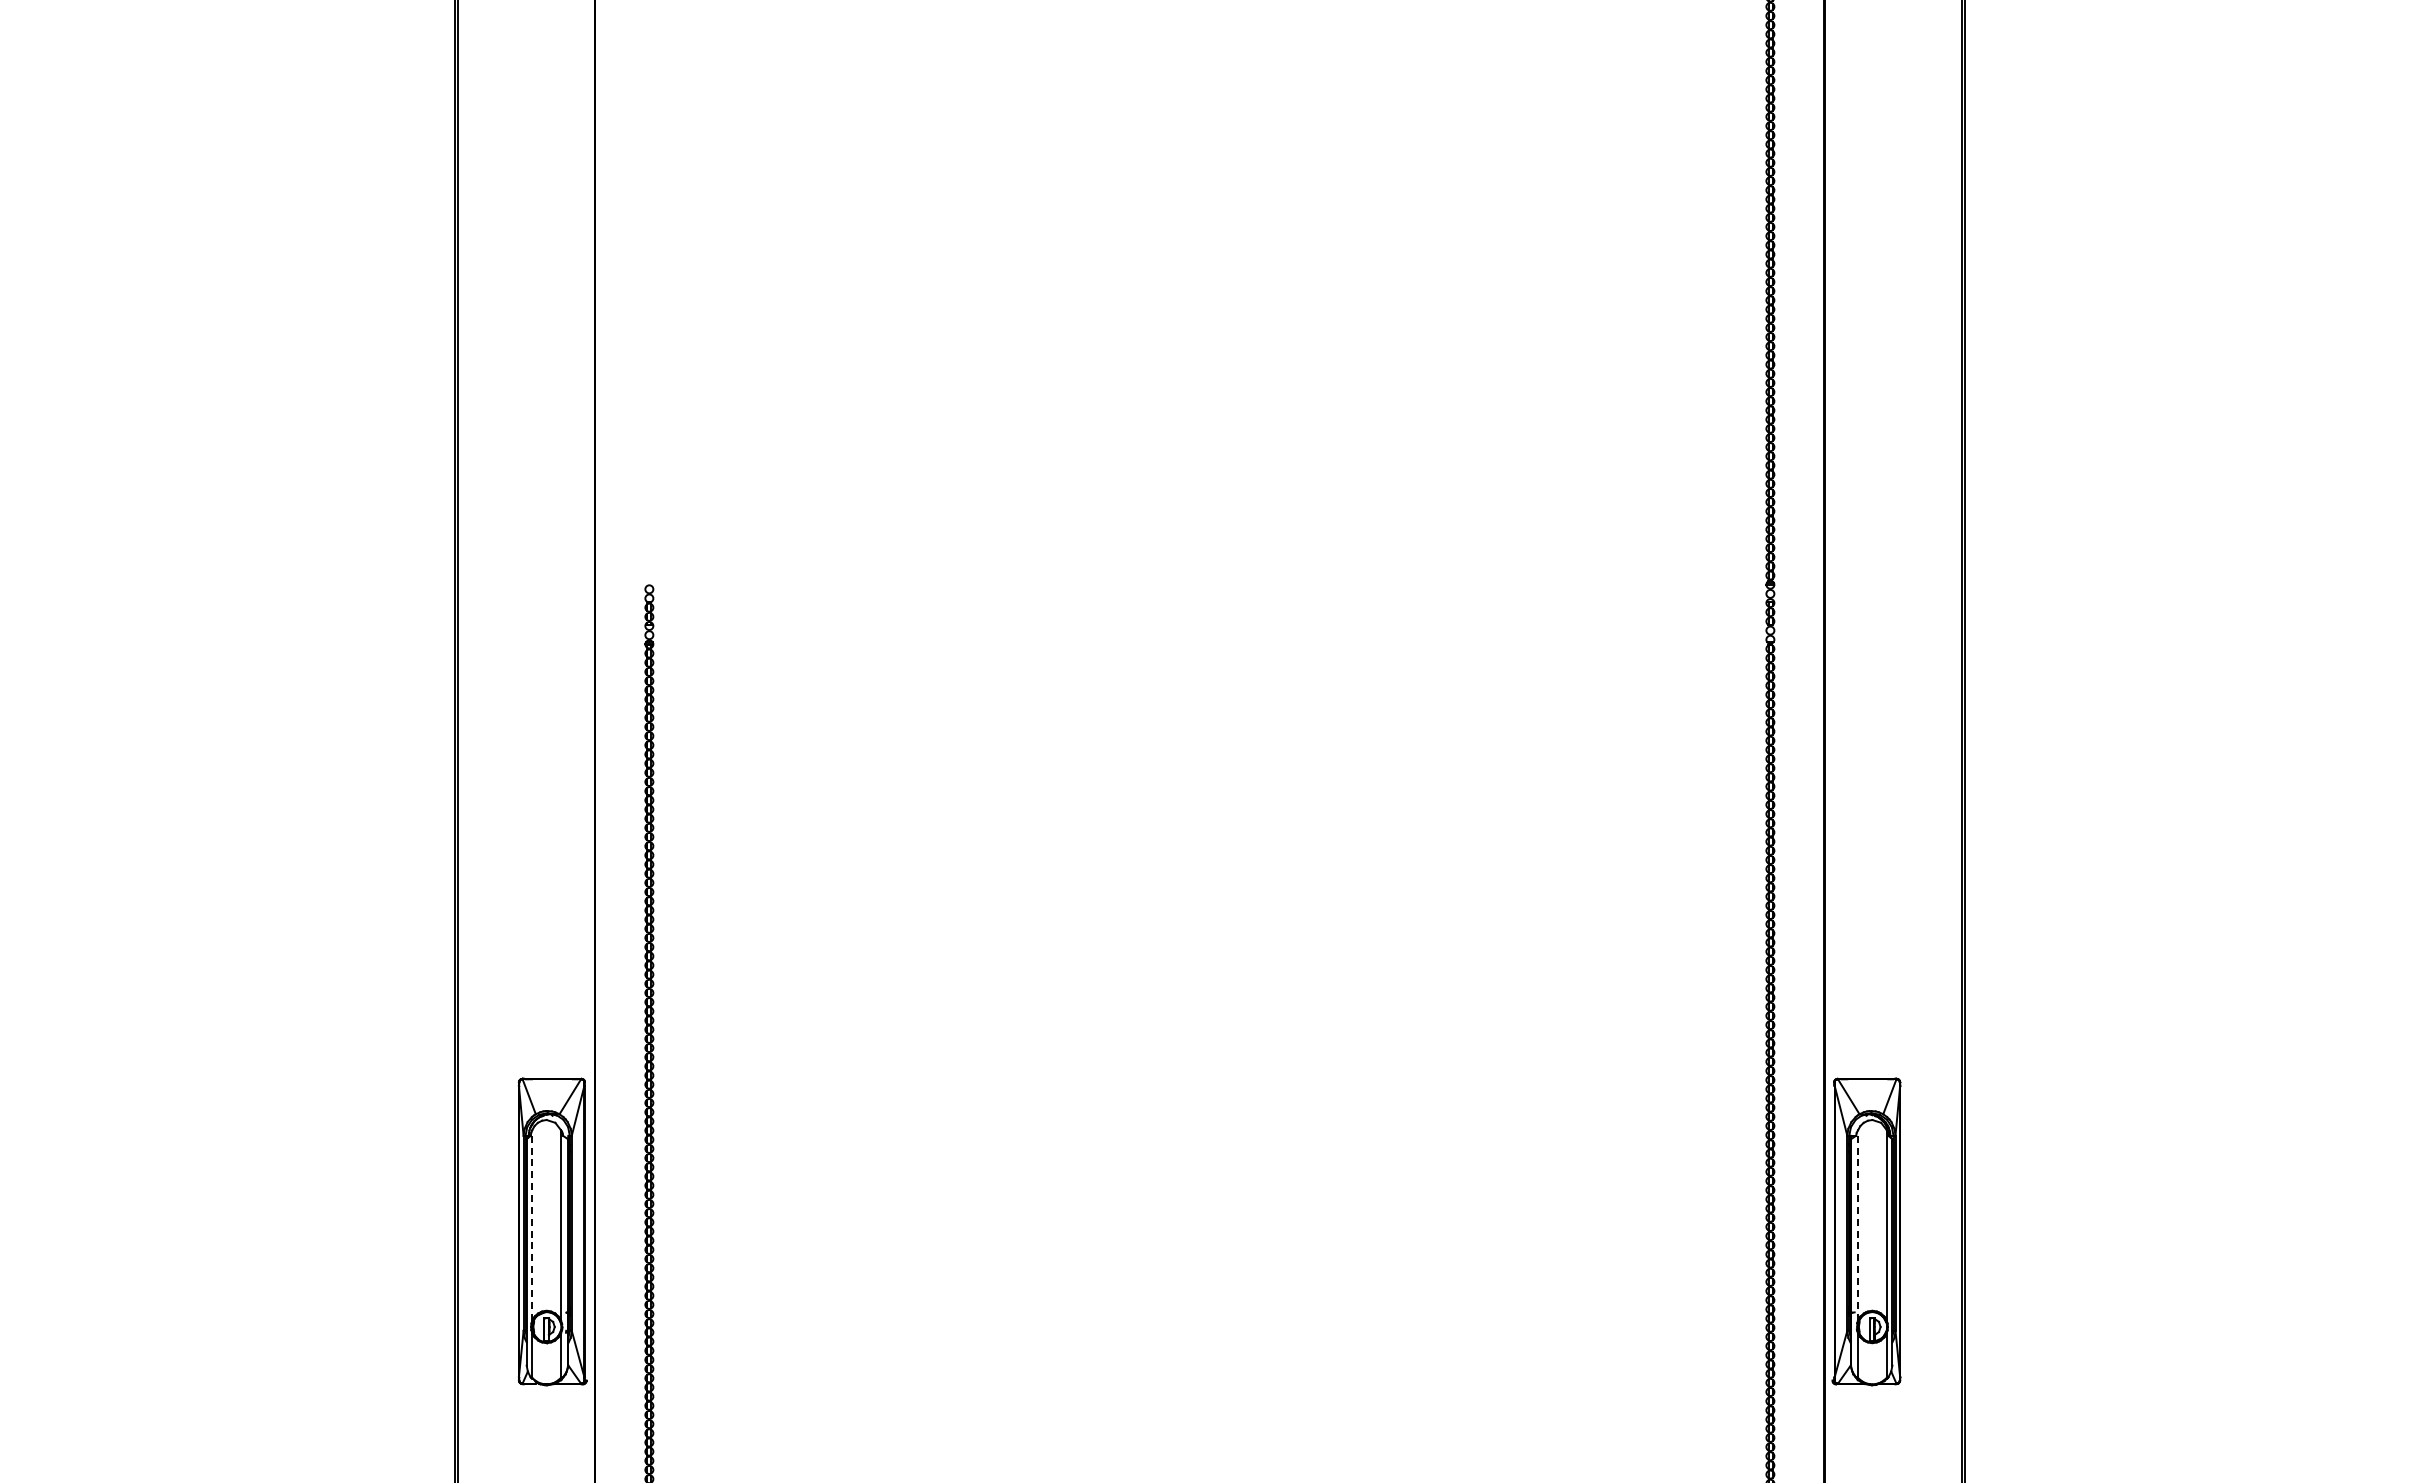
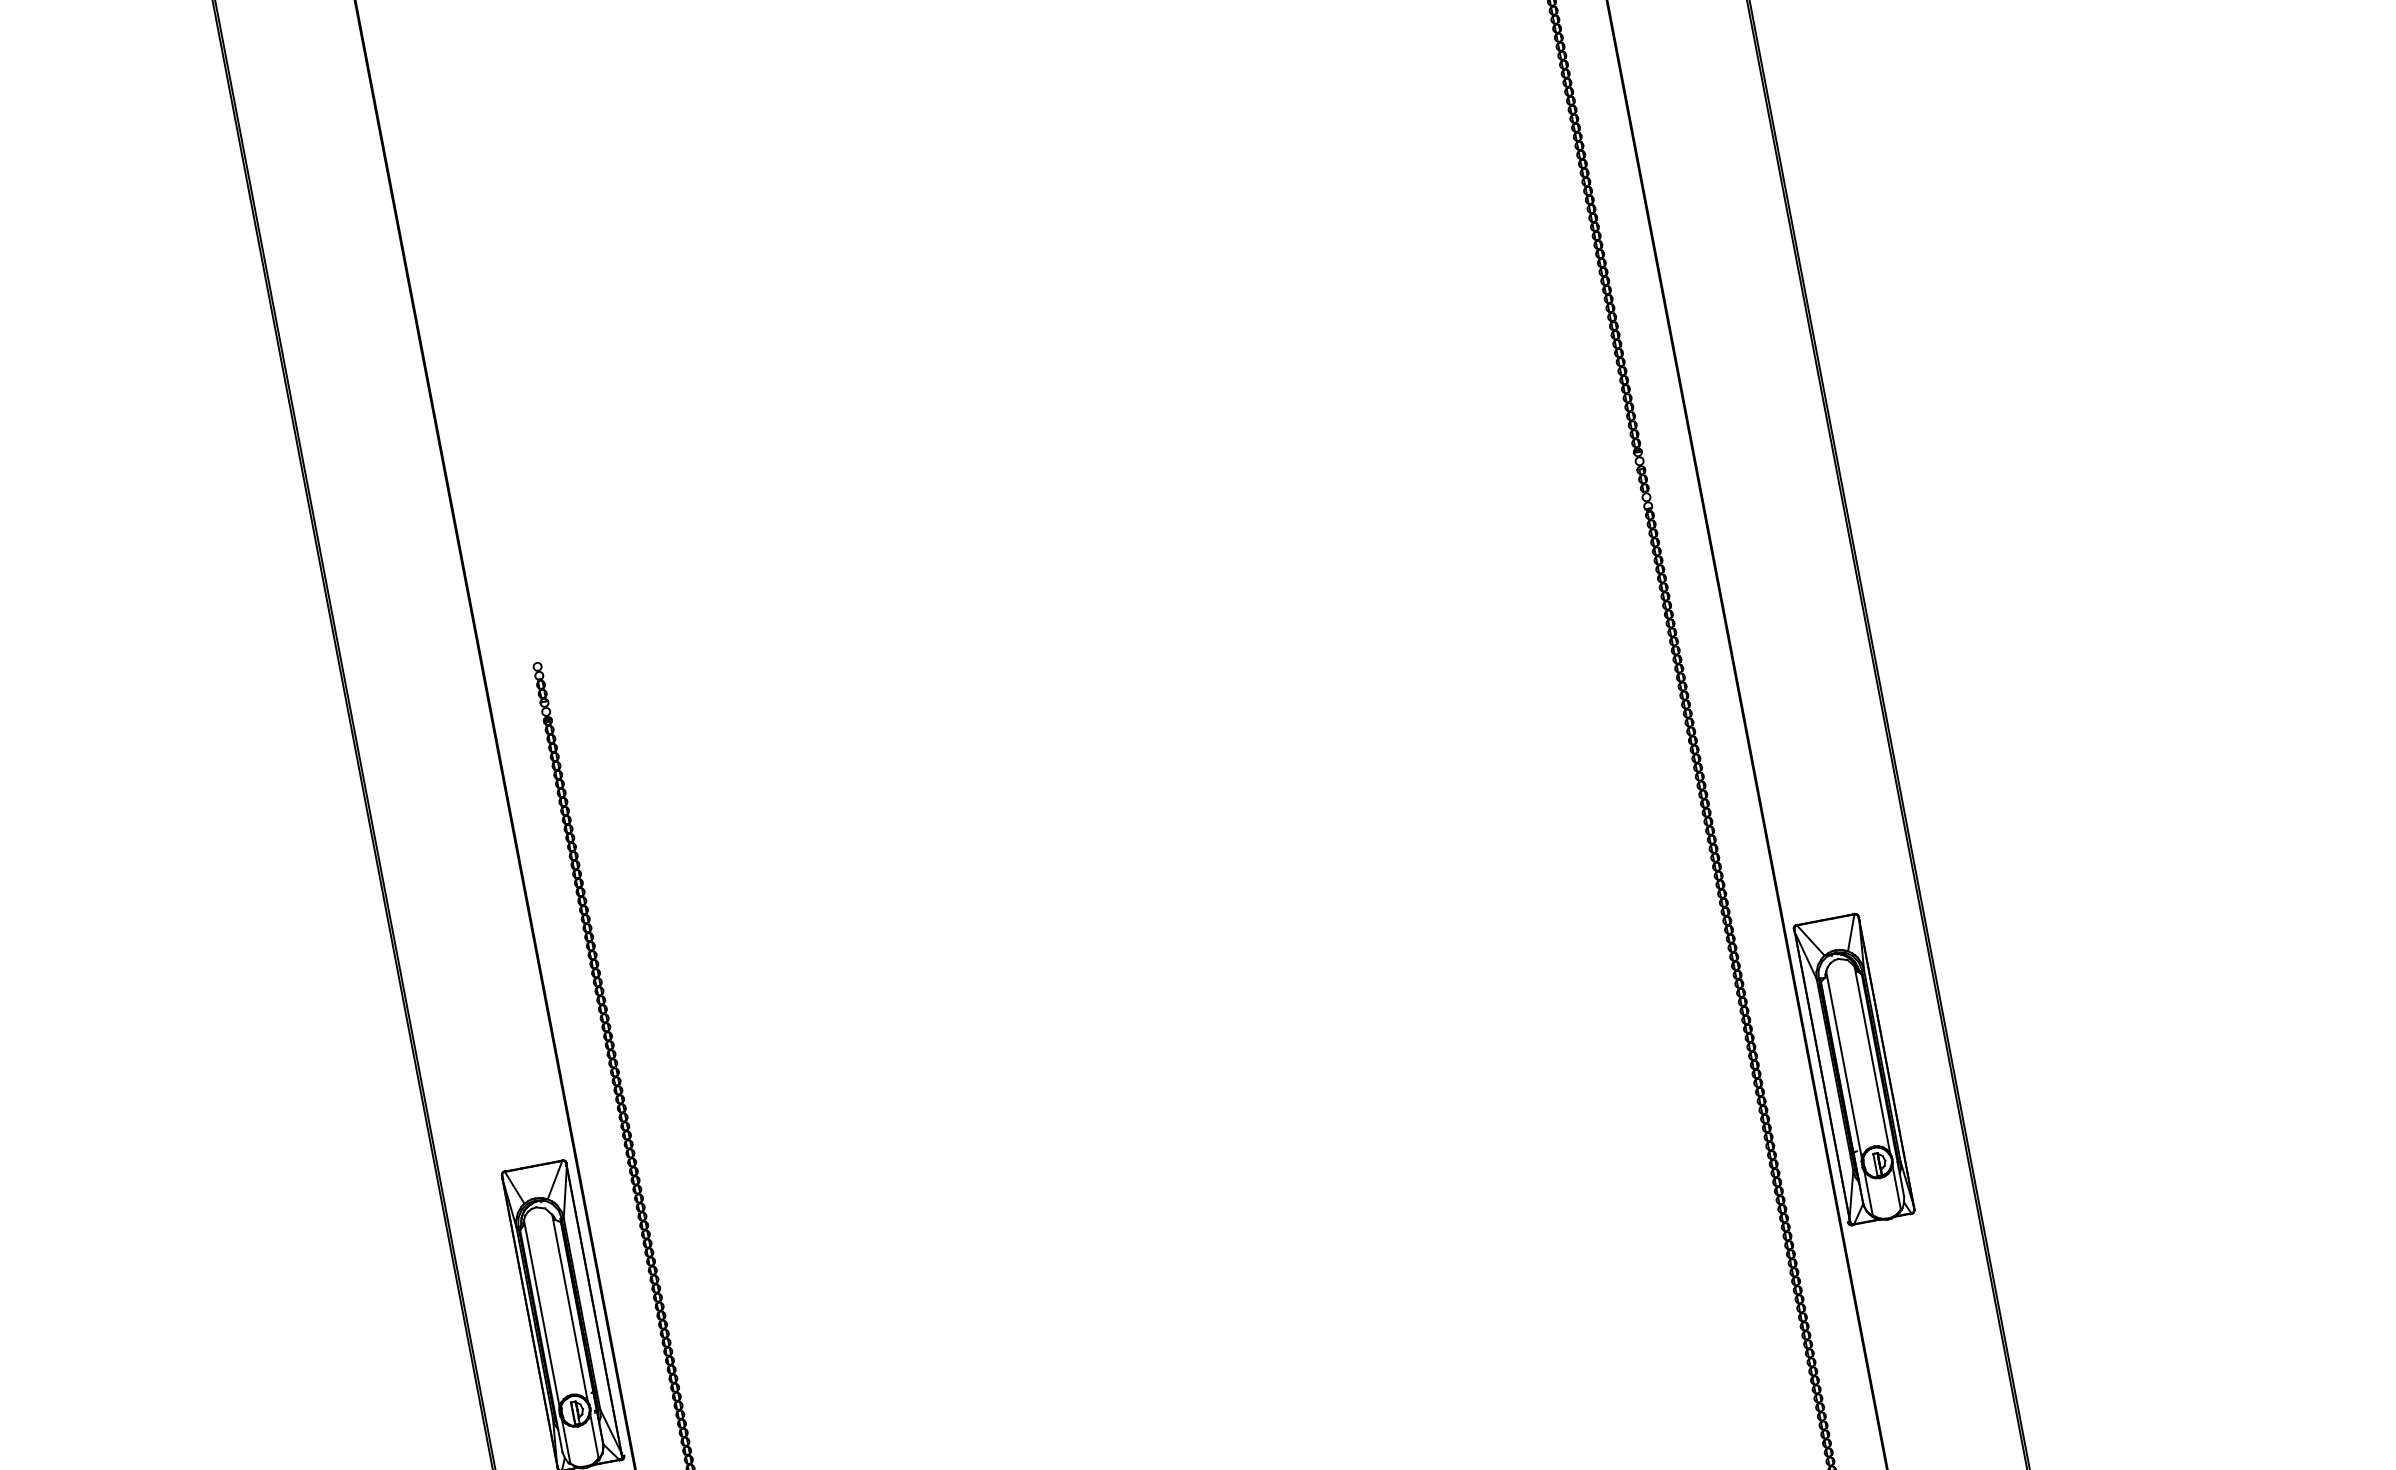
line: (532, 1224) -> (541, 1312), dashed -> solid
line: (1858, 1224) -> (1844, 1064), dashed -> solid

